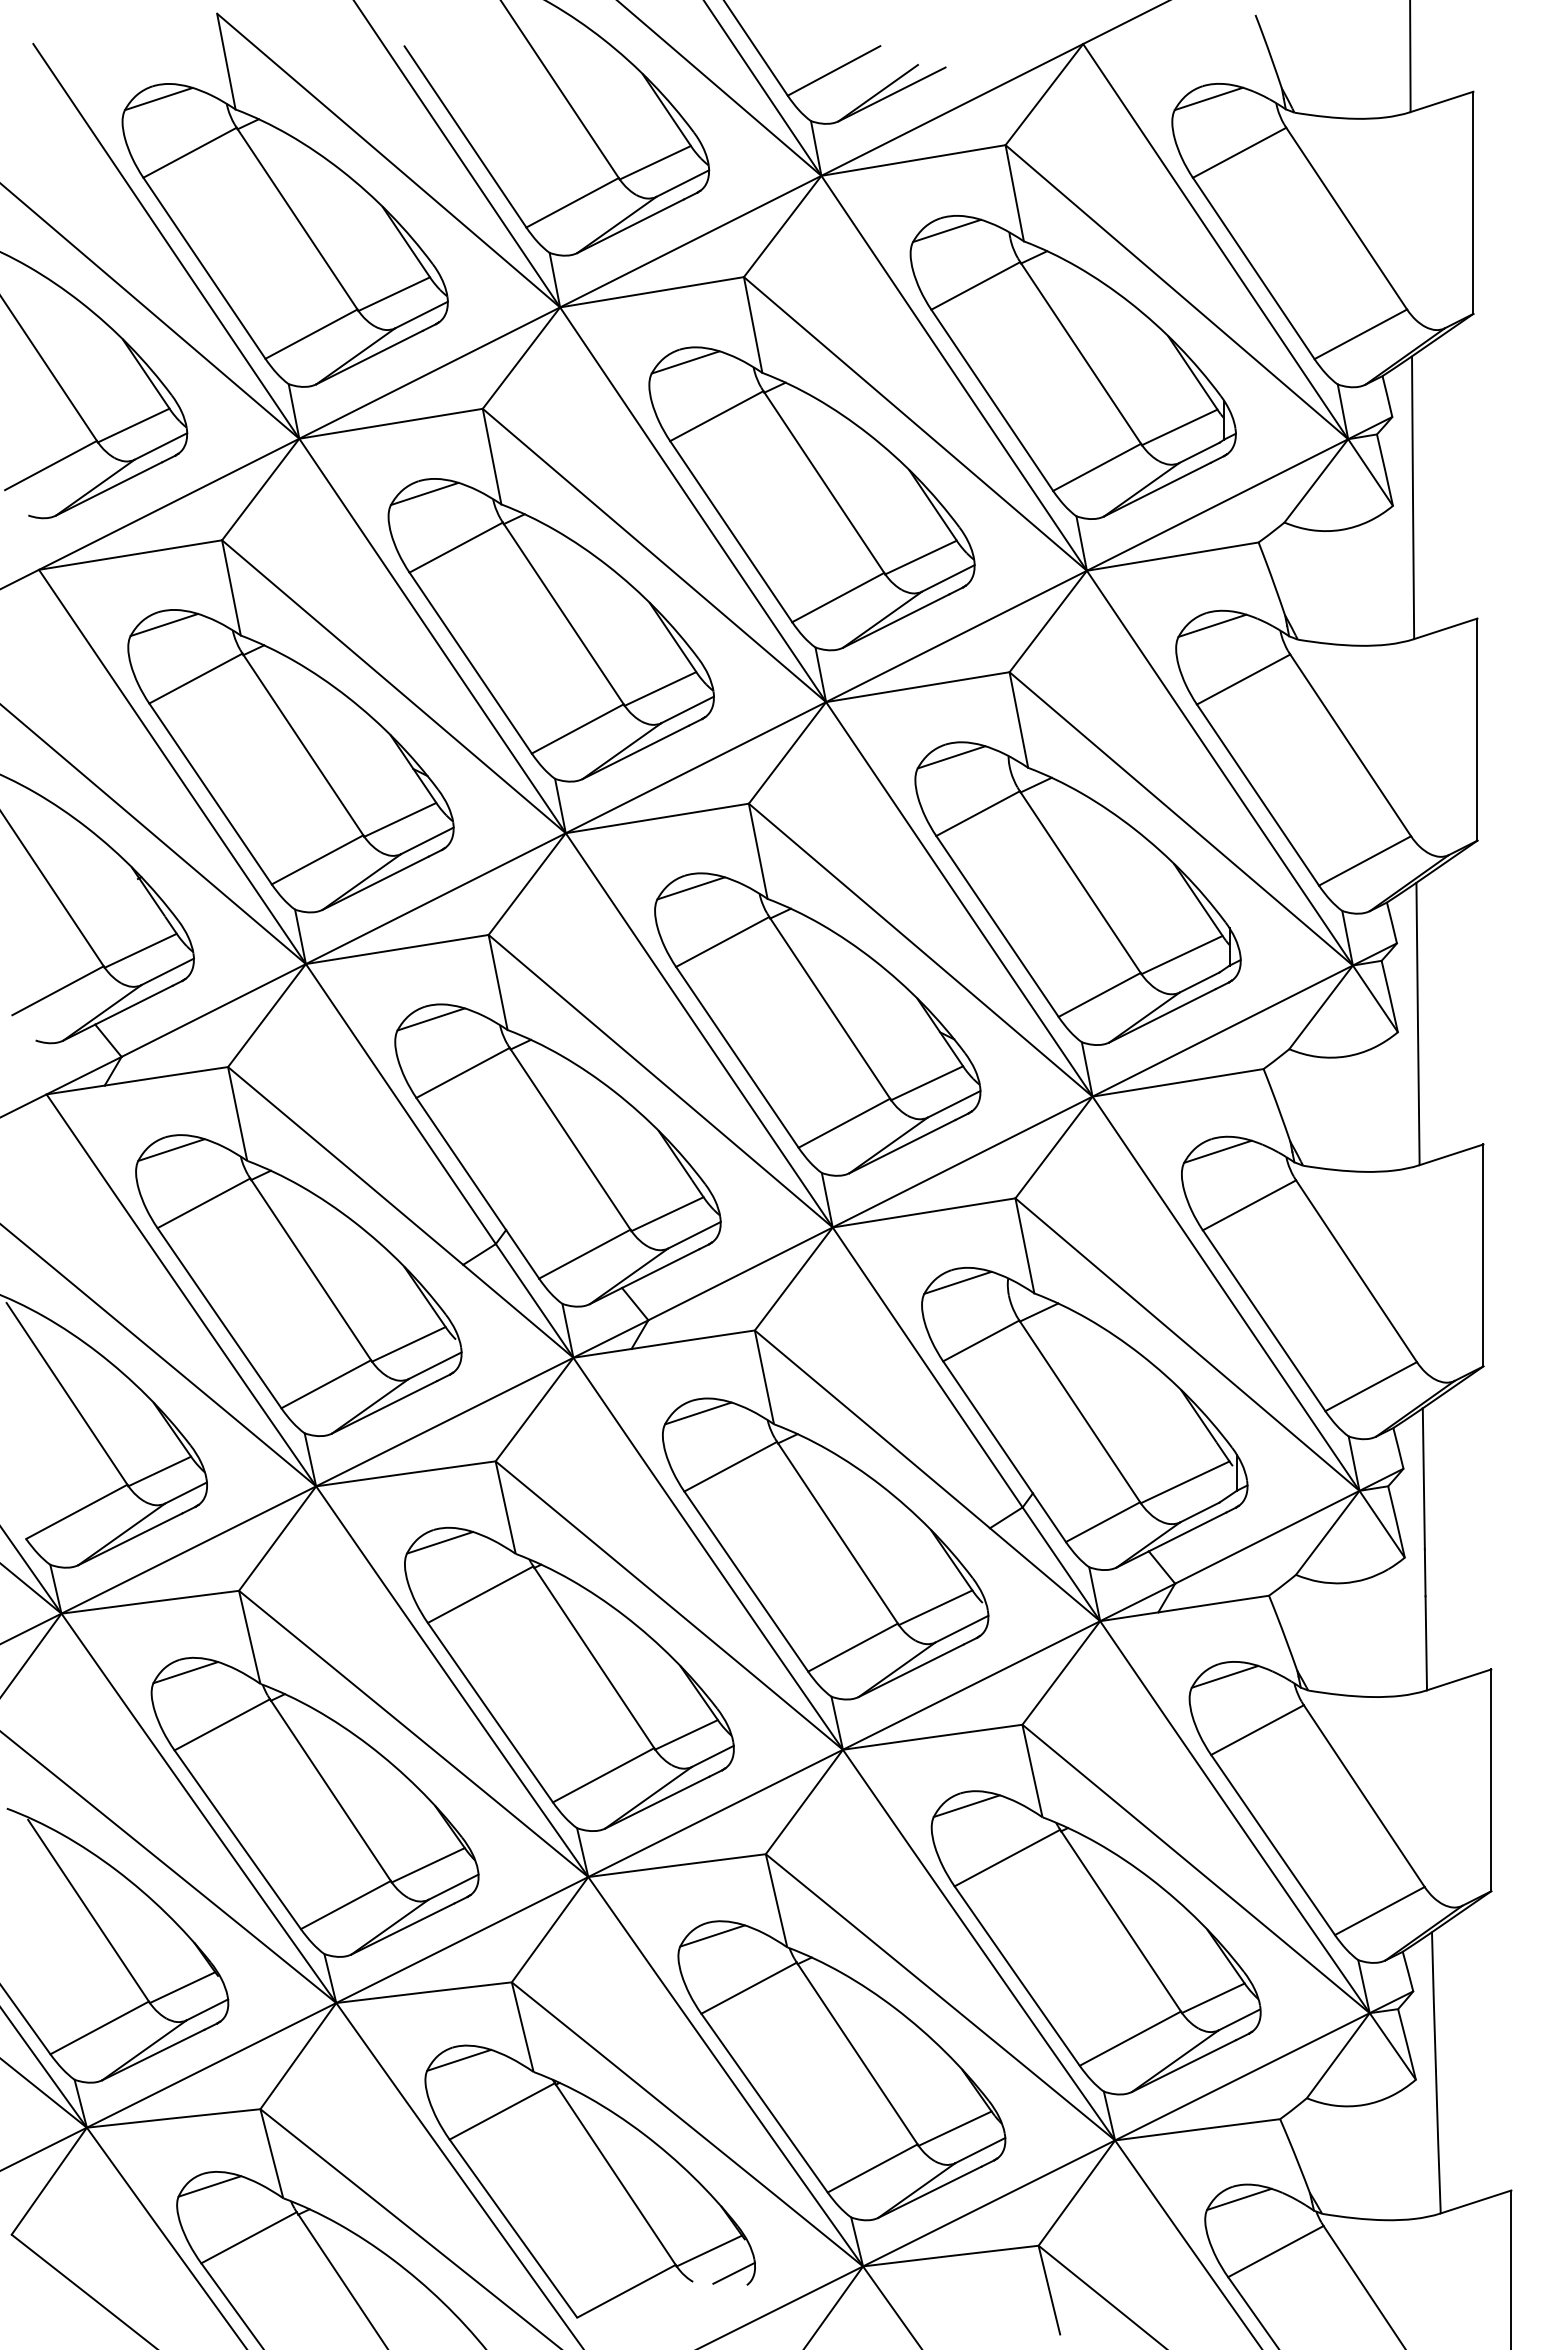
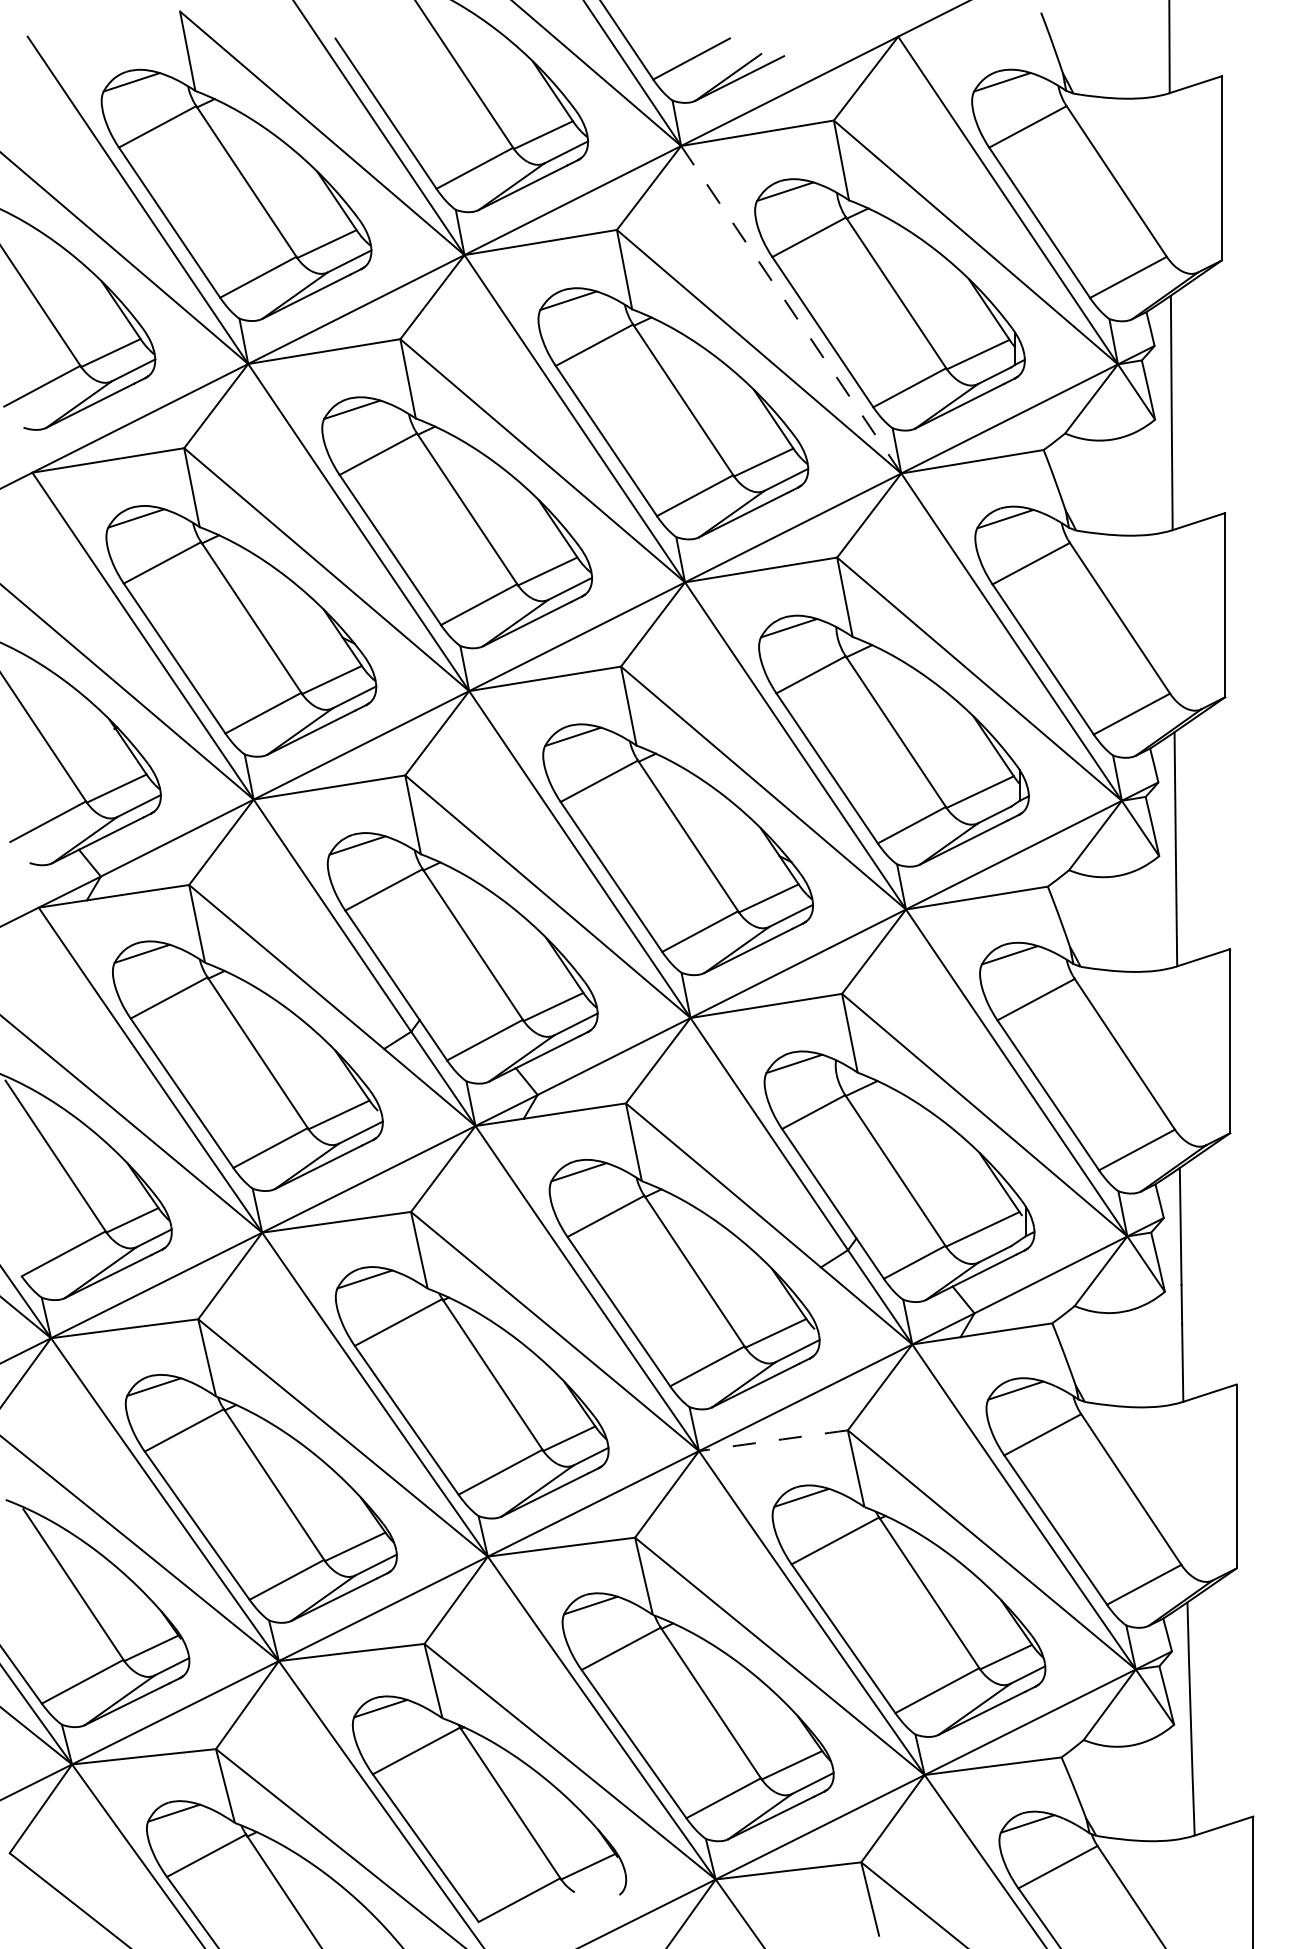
line: (954, 373) -> (791, 309), solid -> dashed
arc: (932, 1737) -> (773, 1440), solid -> dashed
line: (733, 2272) -> (608, 1884), removed

